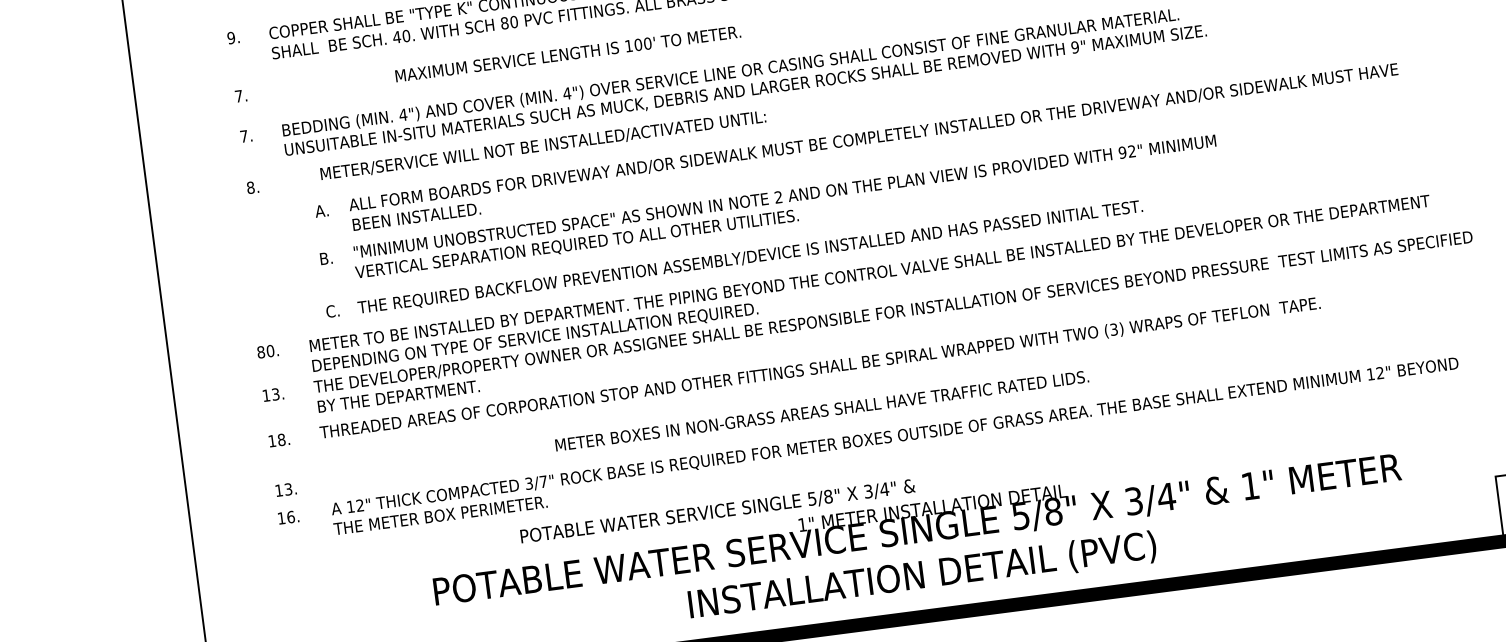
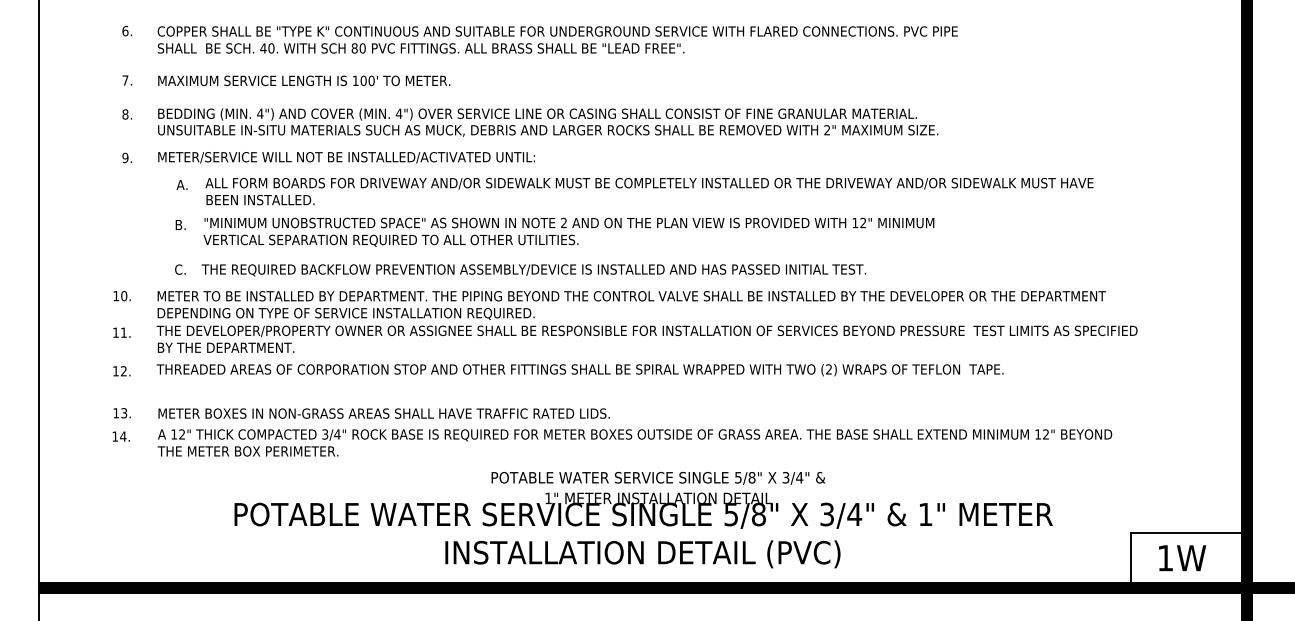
text: (231, 38) -> (125, 31), 9. -> 6.
text: (1075, 47) -> (827, 130), 9" -> 2"
text: (568, 53) -> (304, 80), moved
text: (244, 136) -> (125, 114), 7. -> 8.
text: (543, 145) -> (346, 157), moved
text: (1122, 152) -> (855, 222), 92" -> 12"
text: (250, 188) -> (125, 158), 8. -> 9.
text: (1114, 329) -> (829, 369), (3) -> (2)
text: (261, 351) -> (116, 295), 80. -> 10.
text: (275, 394) -> (123, 332), 13. -> 11.
text: (821, 410) -> (383, 413), moved
text: (281, 440) -> (123, 371), 18. -> 12.
text: (543, 481) -> (337, 434), 3/7" -> 3/4"
text: (717, 511) -> (658, 478), moved
text: (291, 516) -> (123, 436), 16. -> 14.

